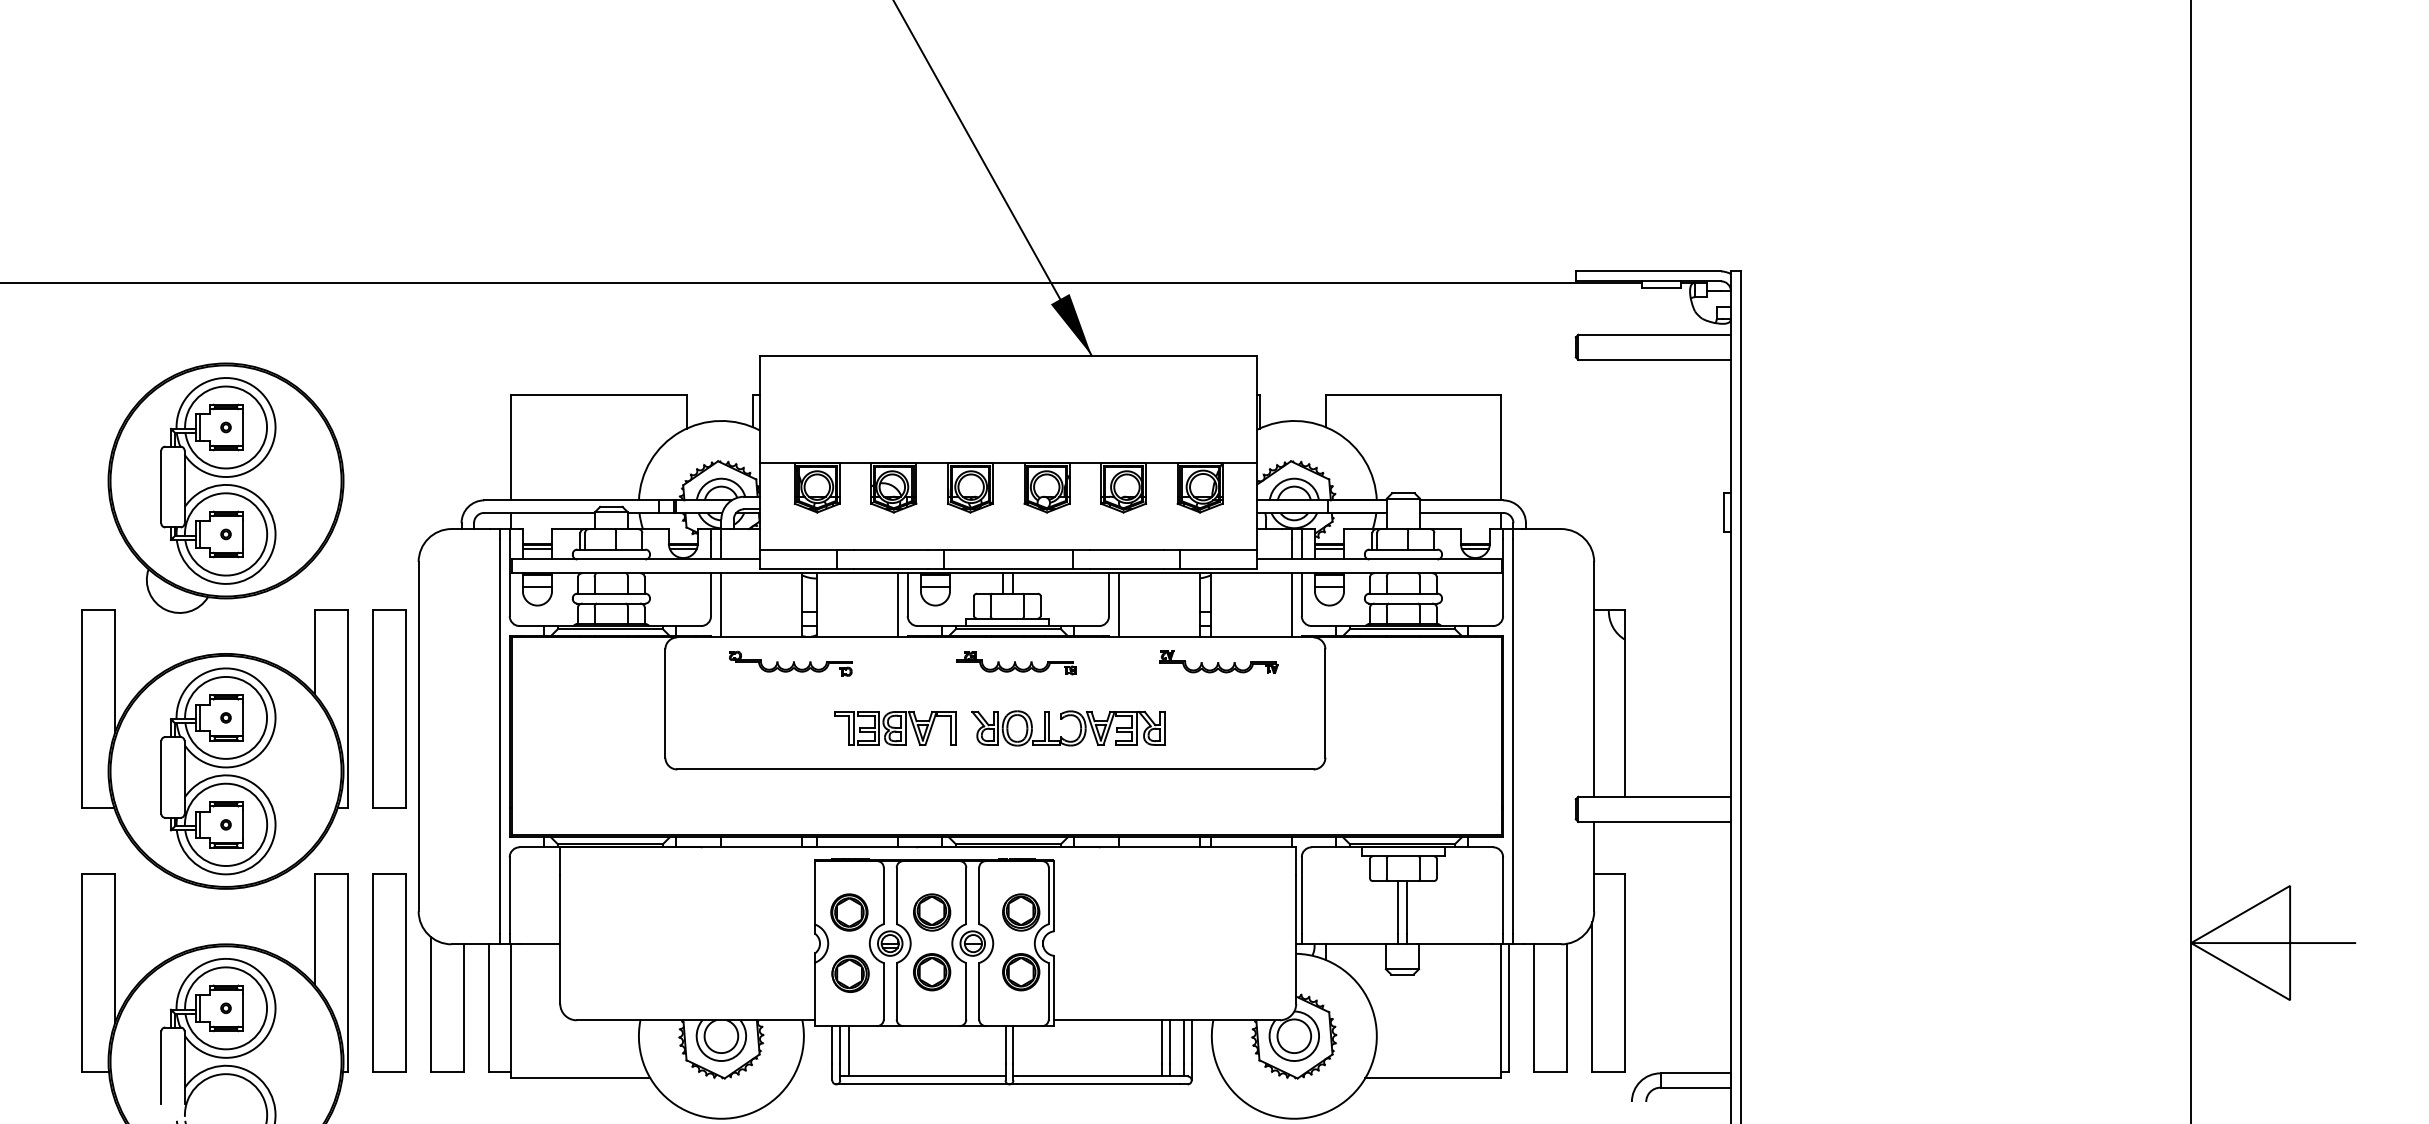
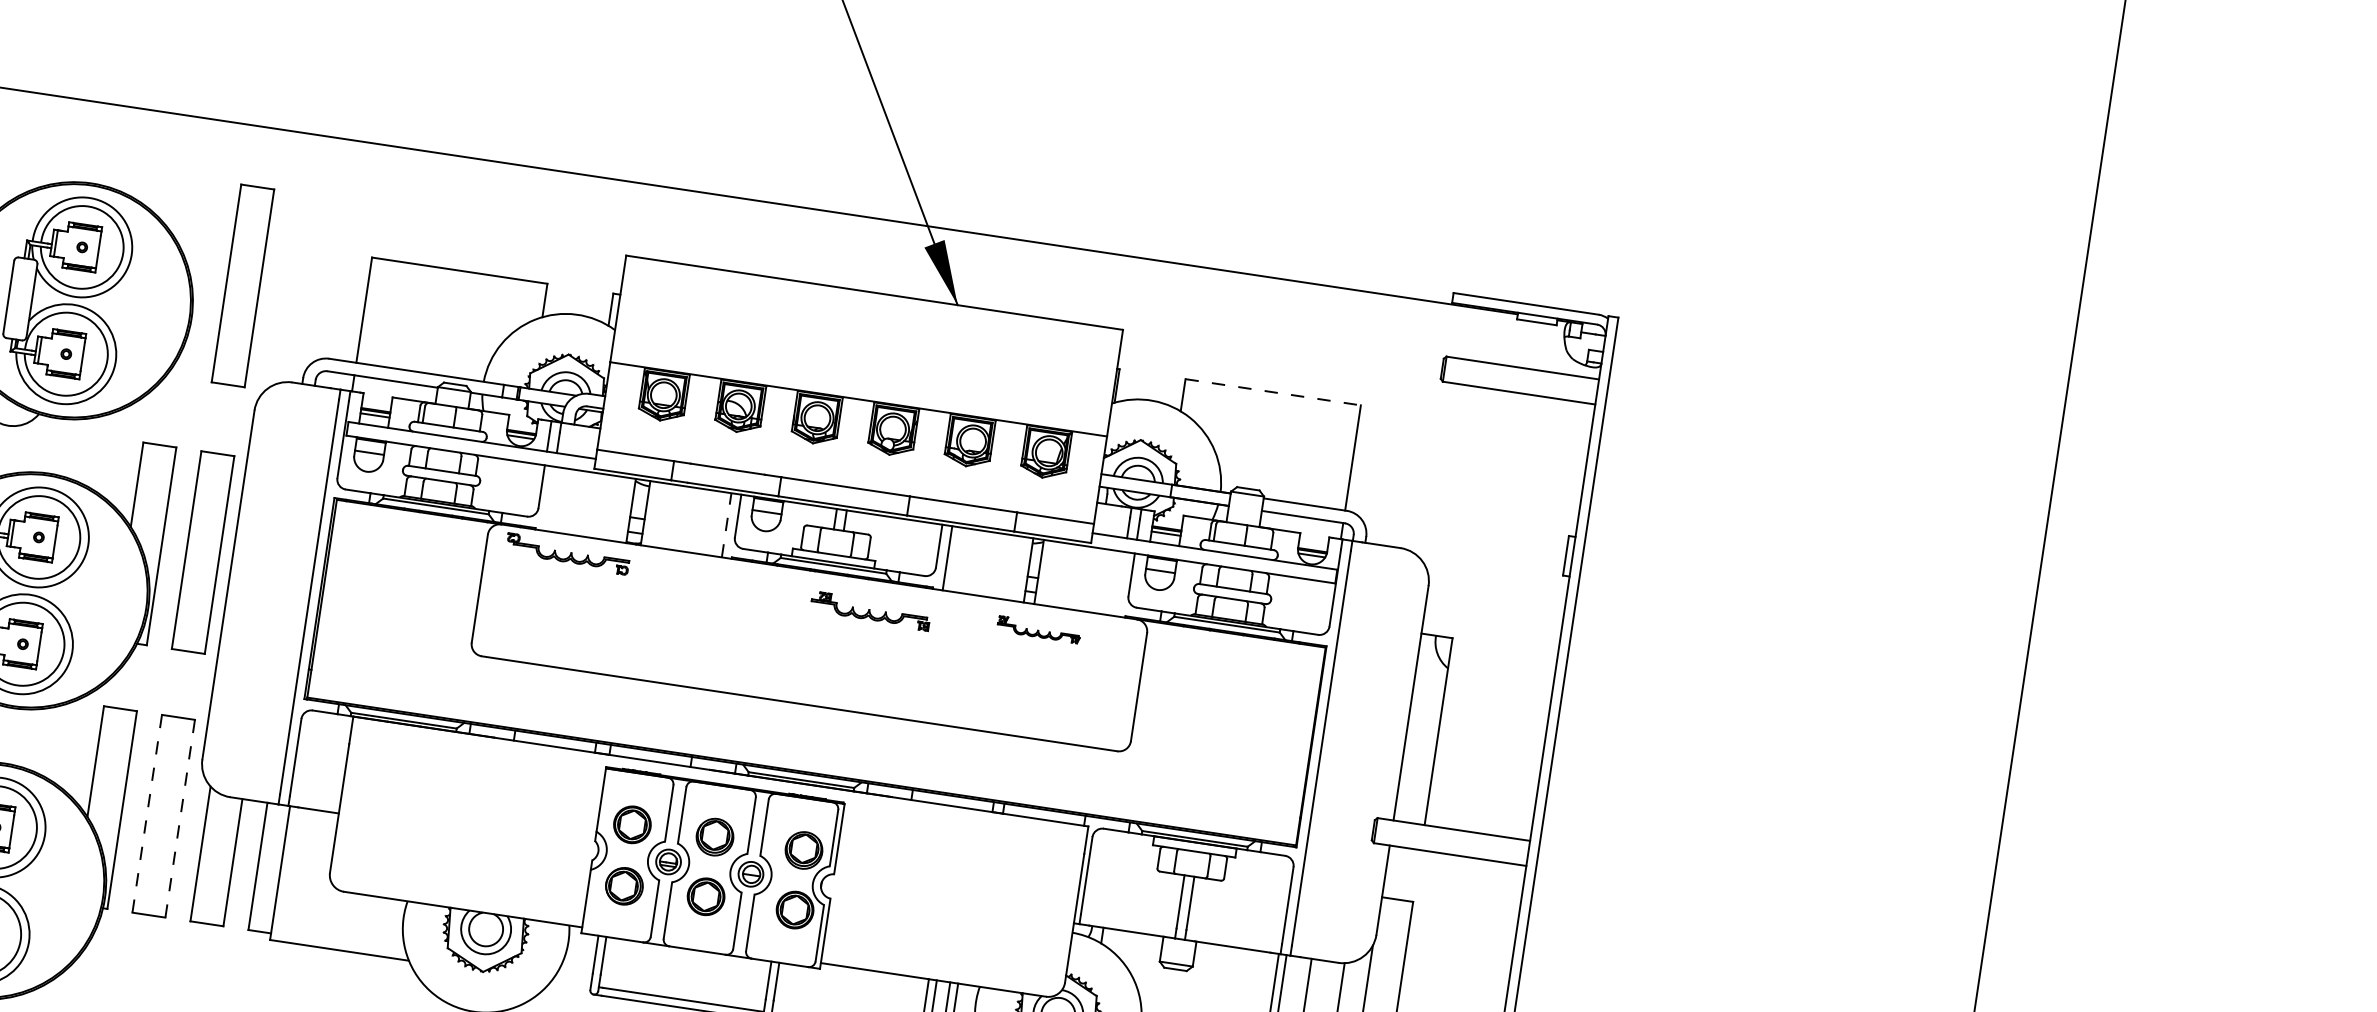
line: (1413, 395) -> (1272, 392), solid -> dashed
part: (389, 441) -> (243, 285), added
line: (897, 604) -> (726, 524), solid -> dashed
line: (720, 605) -> (549, 498), removed
line: (1291, 605) -> (1119, 584), removed
part: (1218, 661) -> (1038, 629), size x0.7
part: (790, 663) -> (567, 553), moved
part: (1016, 663) -> (870, 611), moved
part: (895, 728) -> (705, 647), removed
part: (1061, 736) -> (870, 680), removed
line: (372, 972) -> (147, 813), solid -> dashed
line: (405, 973) -> (179, 819), solid -> dashed
line: (849, 1051) -> (611, 963), removed

